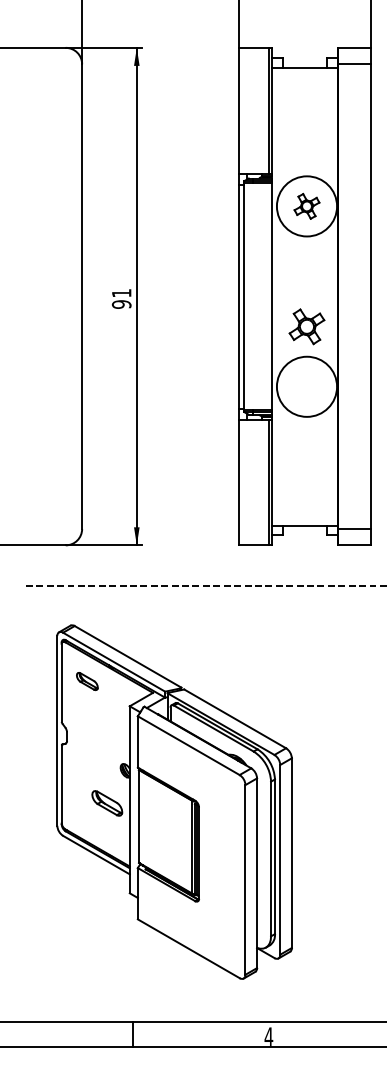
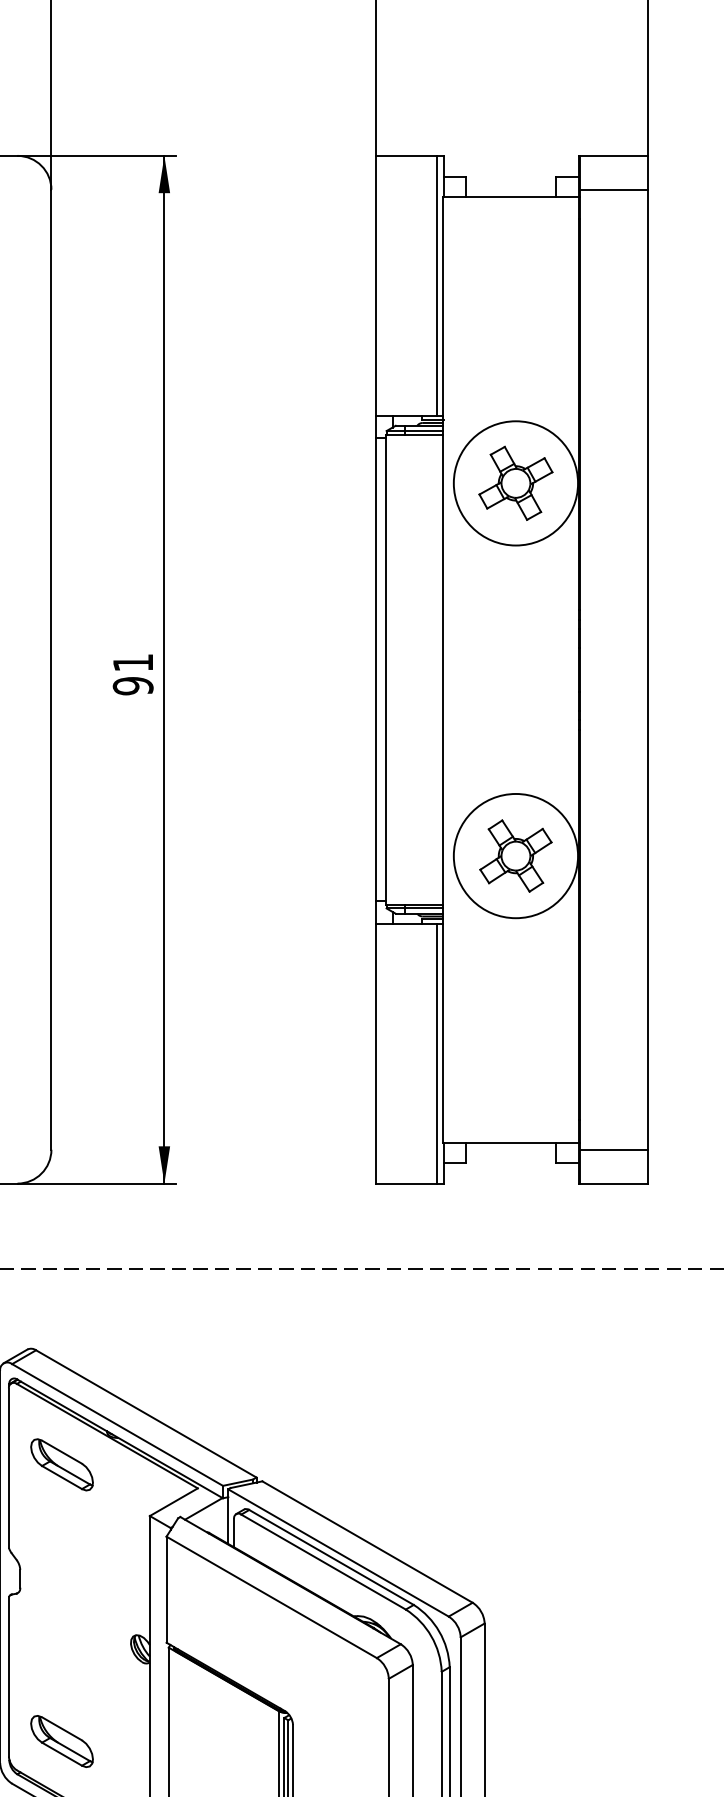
part: (306, 206) -> (514, 483), size x1.43
part: (306, 326) -> (514, 855), moved
part: (87, 681) -> (62, 1464), size x1.43
part: (107, 803) -> (62, 1741), moved

